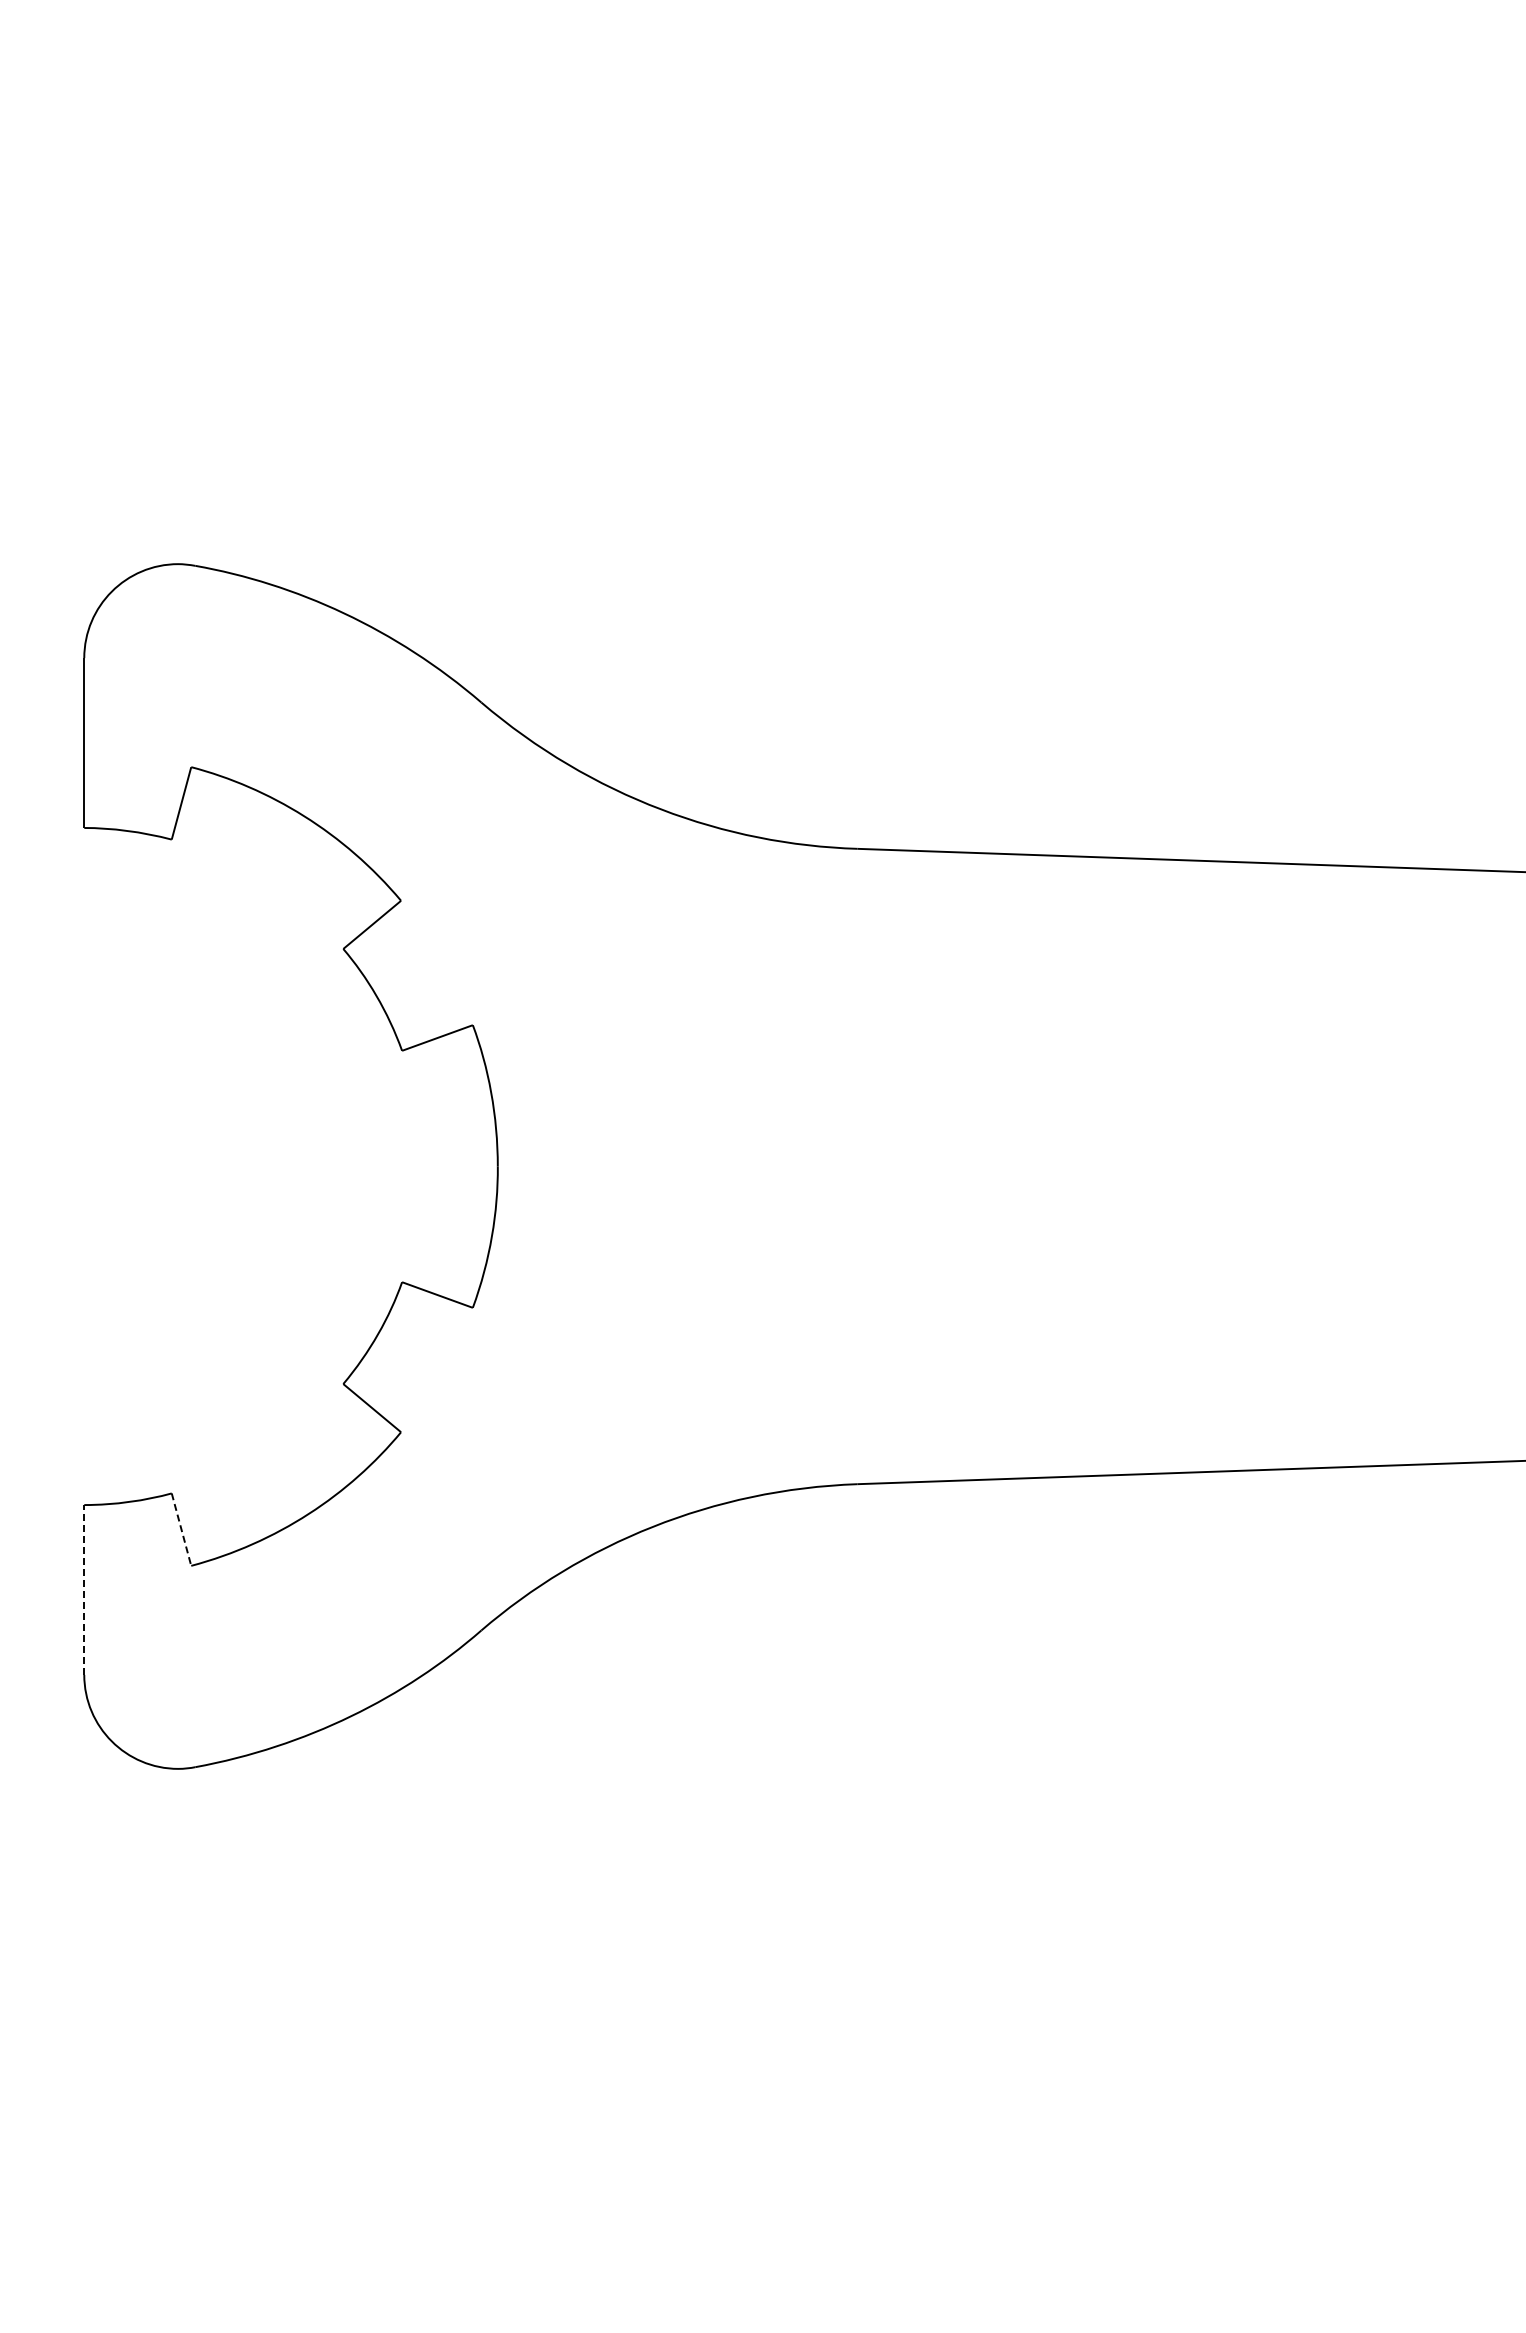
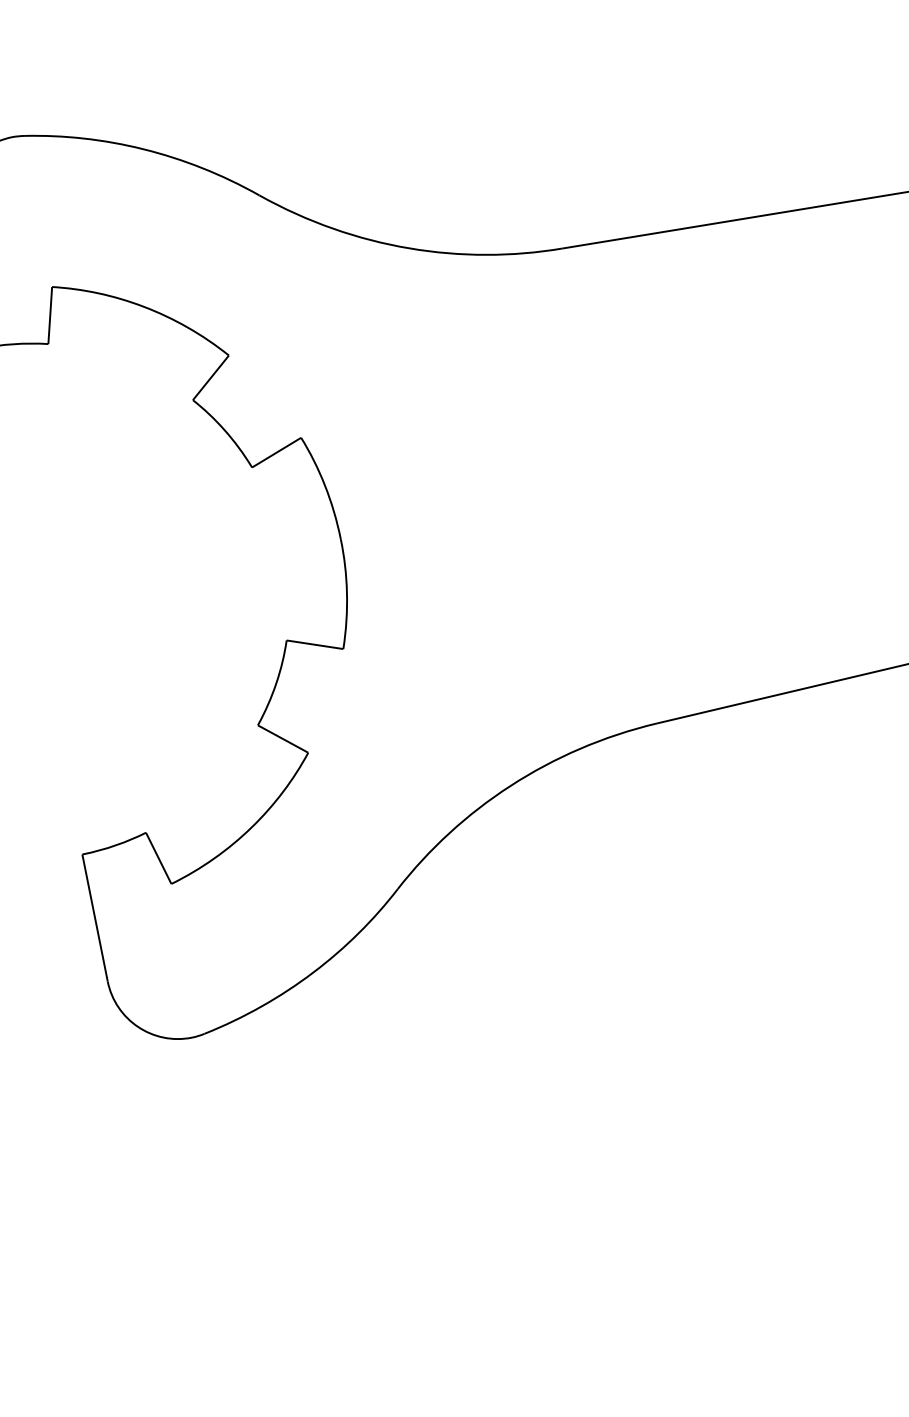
line: (181, 1529) -> (158, 858), dashed -> solid
line: (84, 1589) -> (95, 917), dashed -> solid

